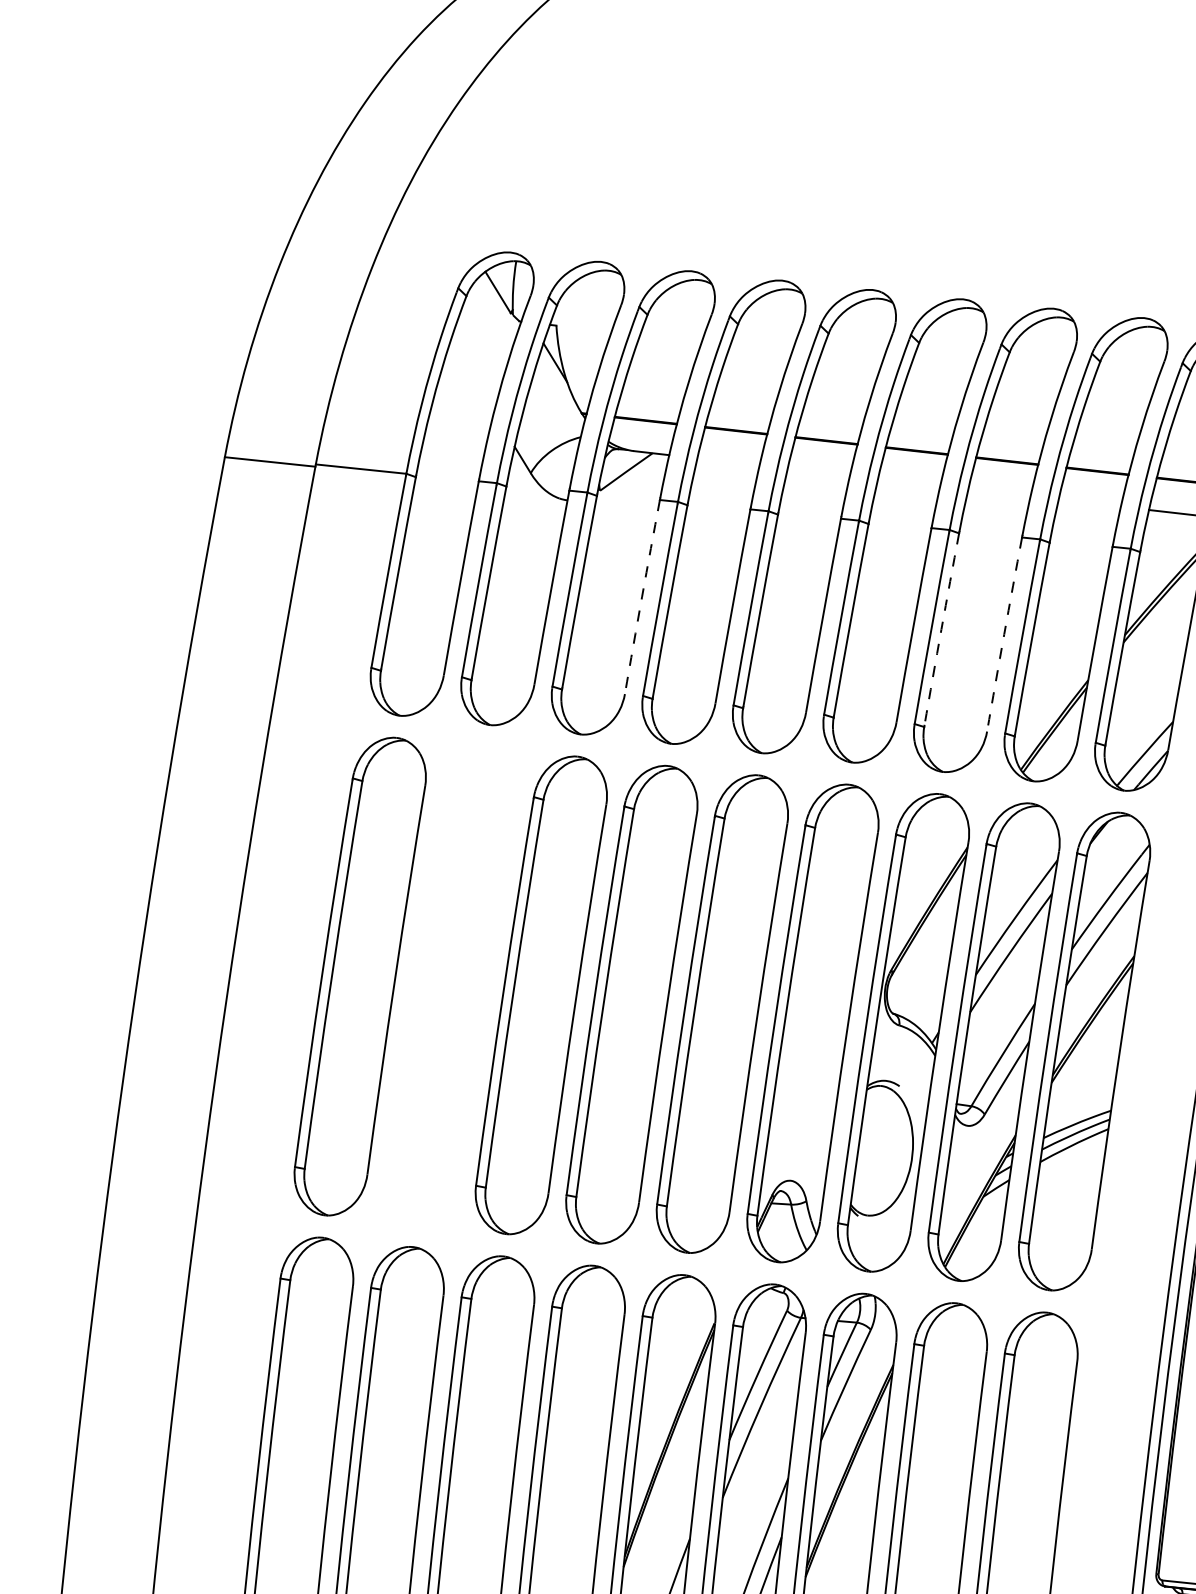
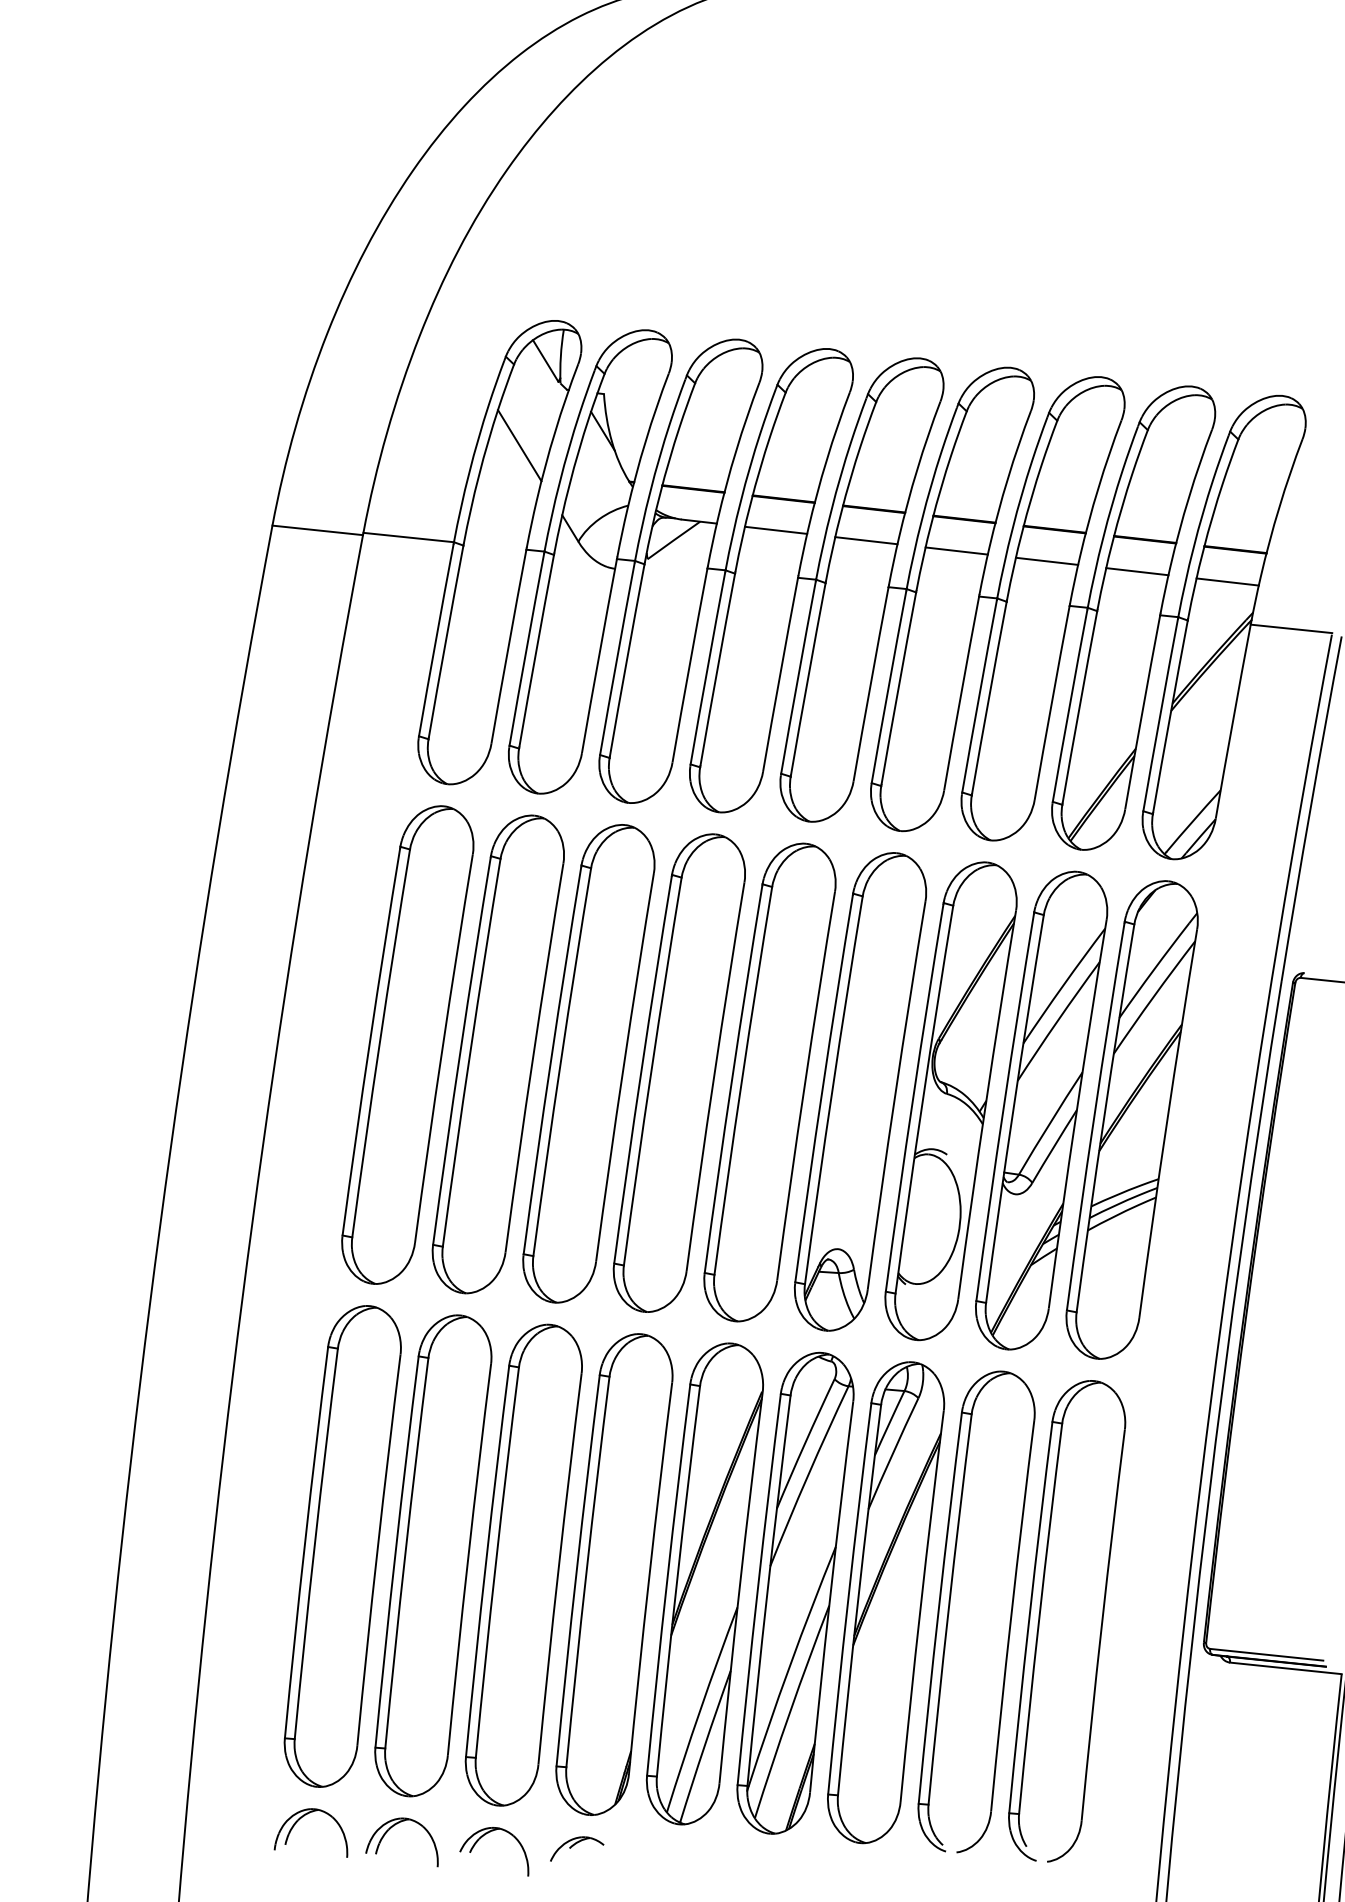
line: (471, 377) -> (519, 445), added
line: (727, 461) -> (775, 529), added
line: (818, 472) -> (866, 540), added
line: (908, 482) -> (956, 550), added
line: (998, 492) -> (1046, 560), added
line: (1089, 503) -> (1137, 571), added
arc: (641, 597) -> (689, 665), dashed -> solid
arc: (941, 629) -> (989, 697), dashed -> solid
arc: (1003, 634) -> (1051, 702), dashed -> solid
part: (449, 986) -> (497, 1054), added

